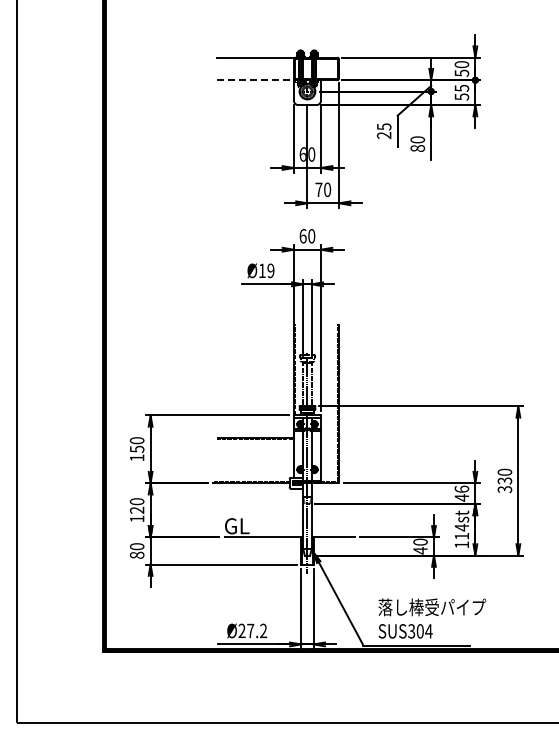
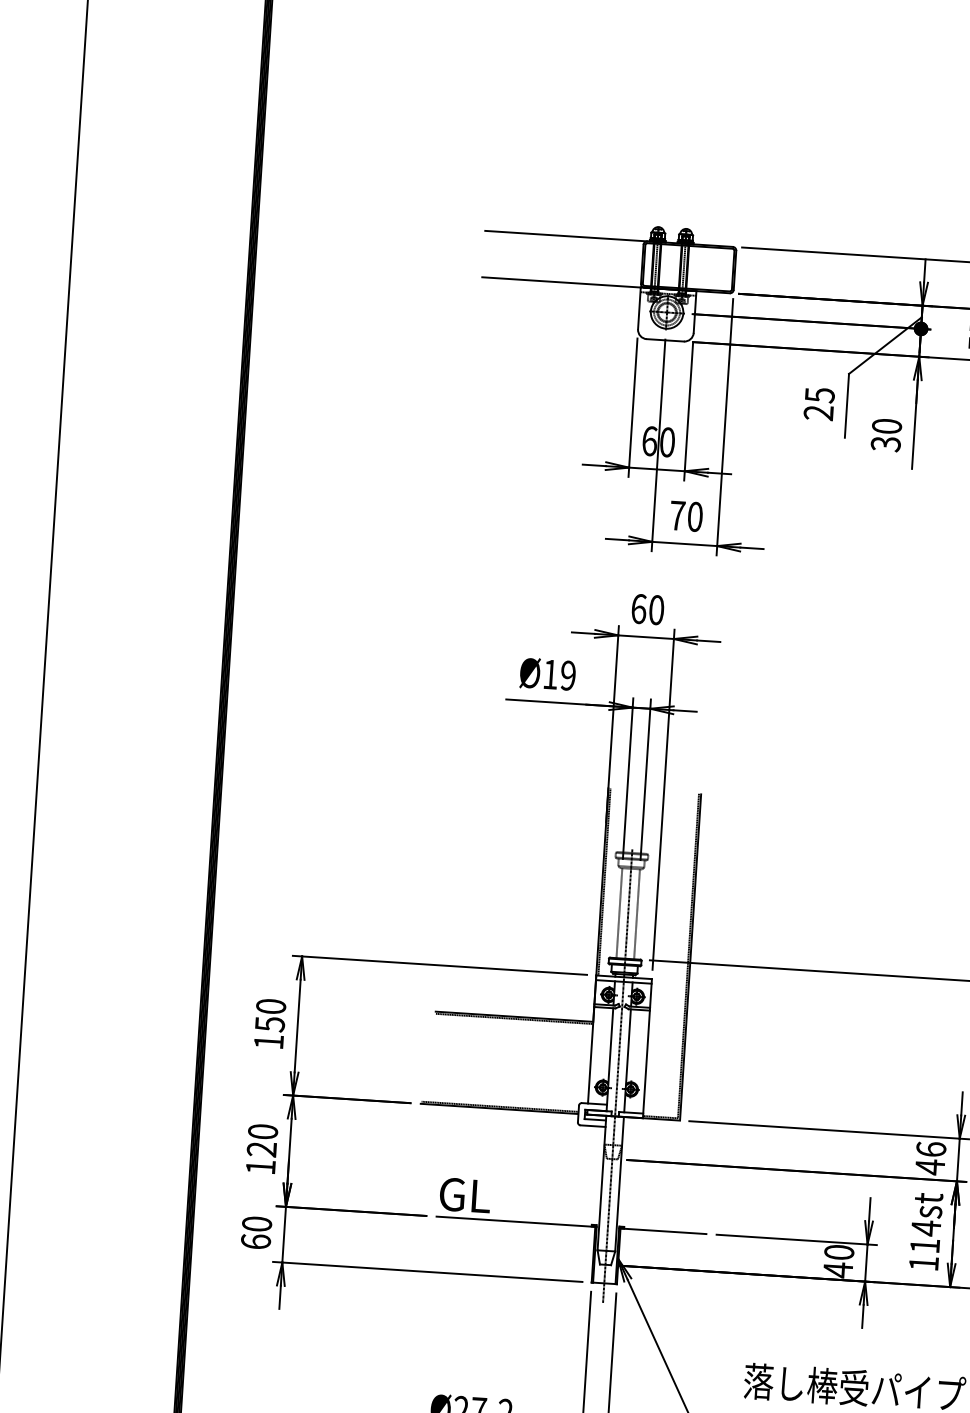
line: (255, 80) -> (561, 282), dashed -> solid
text: (417, 148) -> (885, 444), 80 -> 30
text: (136, 554) -> (254, 1240), 80 -> 60

